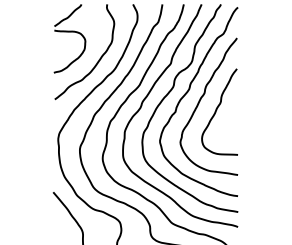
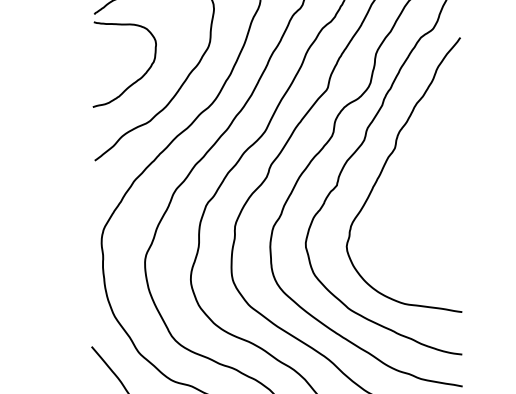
curve: (217, 110) -> (421, 182), removed

